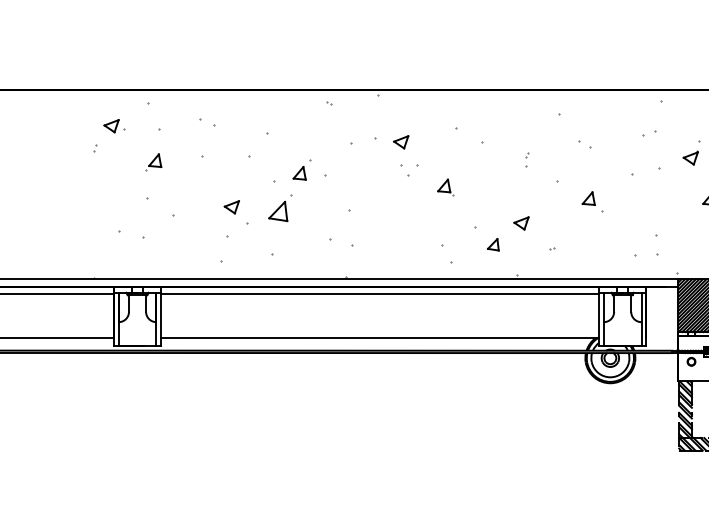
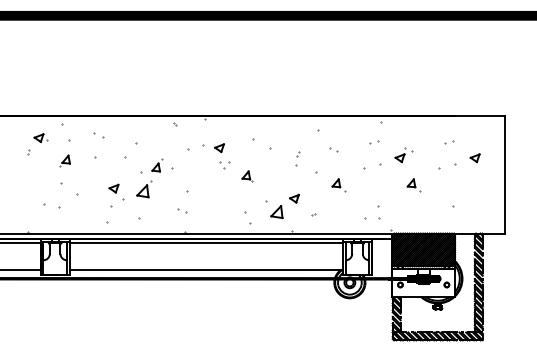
part: (526, 158) -> (297, 158), size x1.67
part: (341, 242) -> (182, 210), size x0.62
part: (492, 243) -> (276, 211), size x1.67

